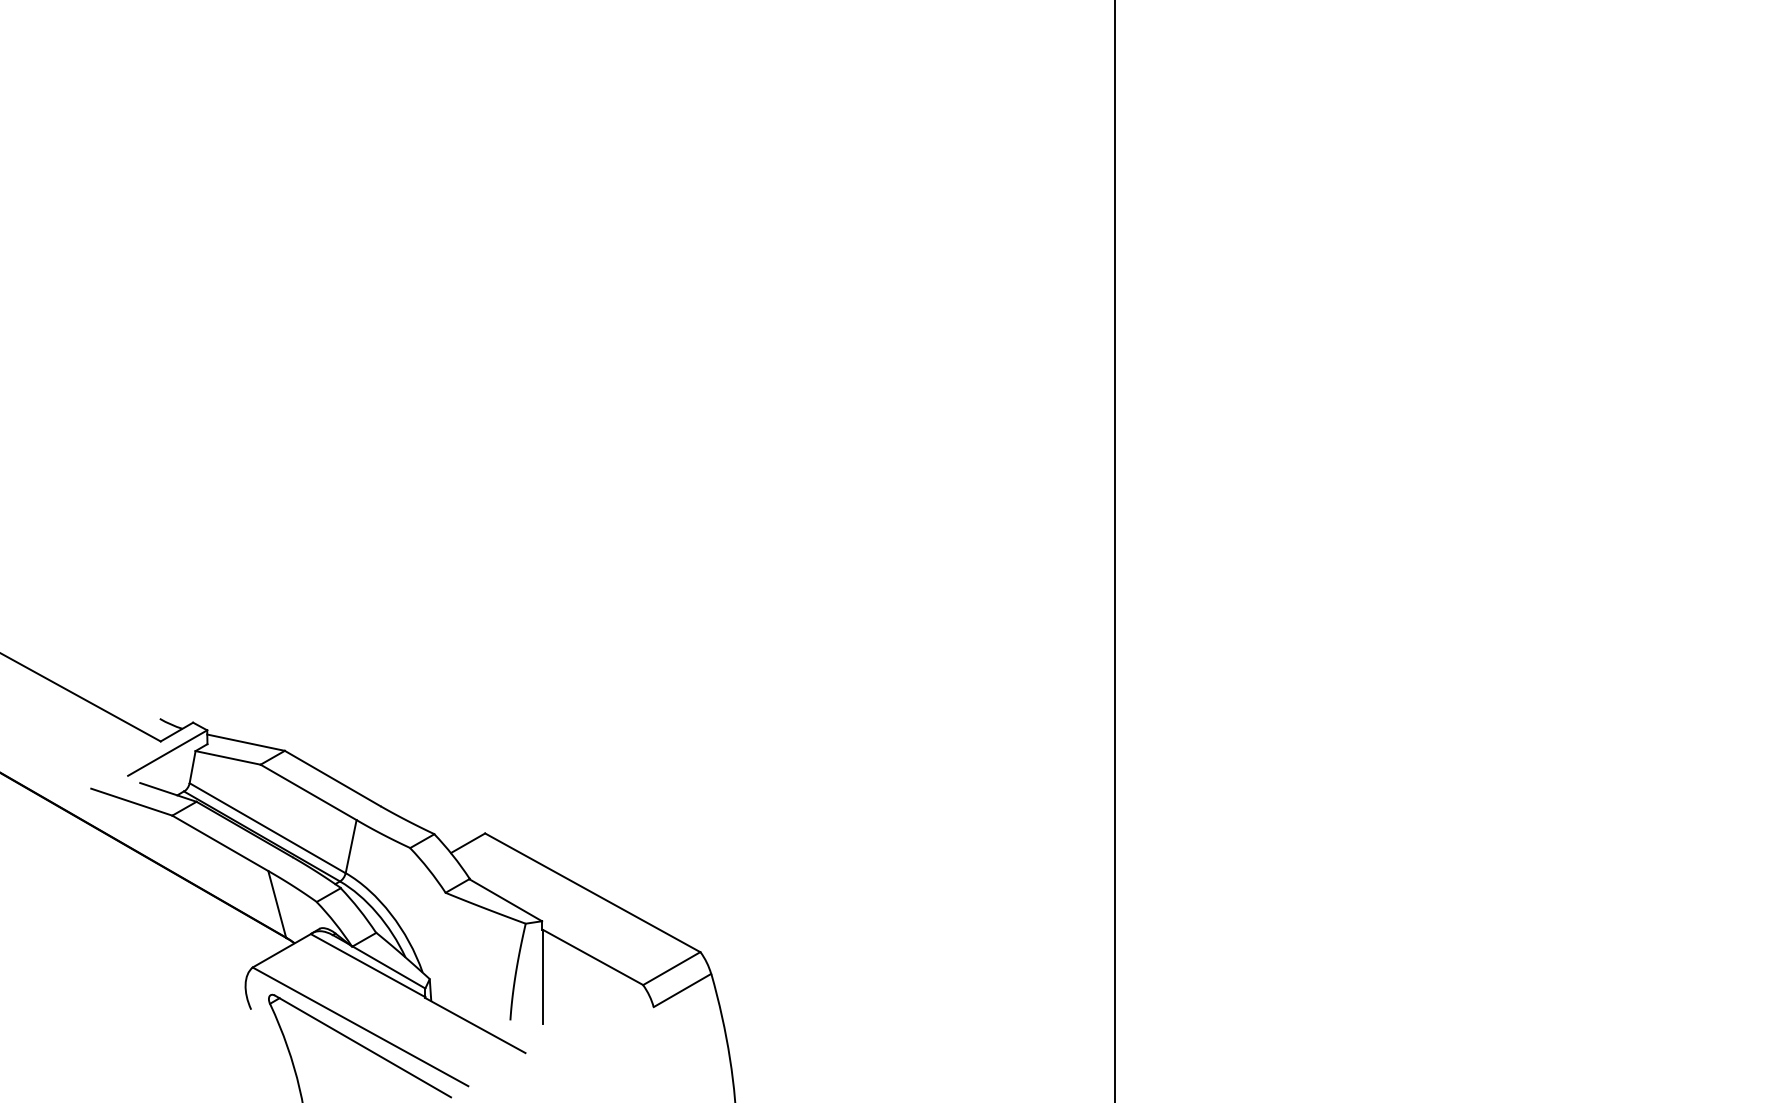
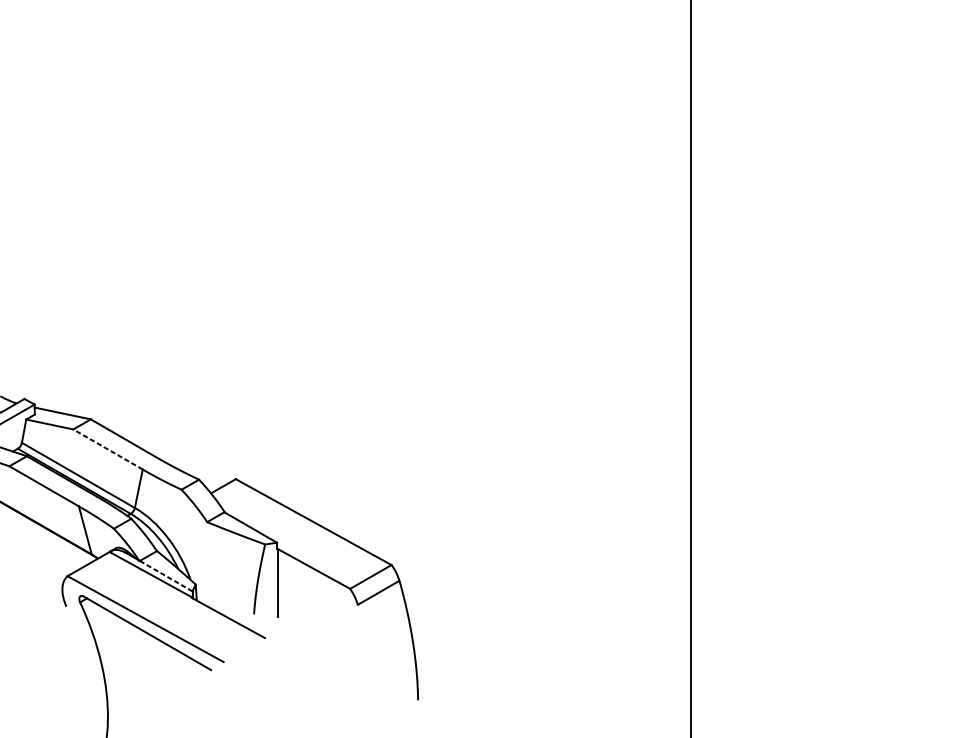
line: (308, 792) -> (107, 449), solid -> dashed
line: (388, 967) -> (165, 576), solid -> dashed

